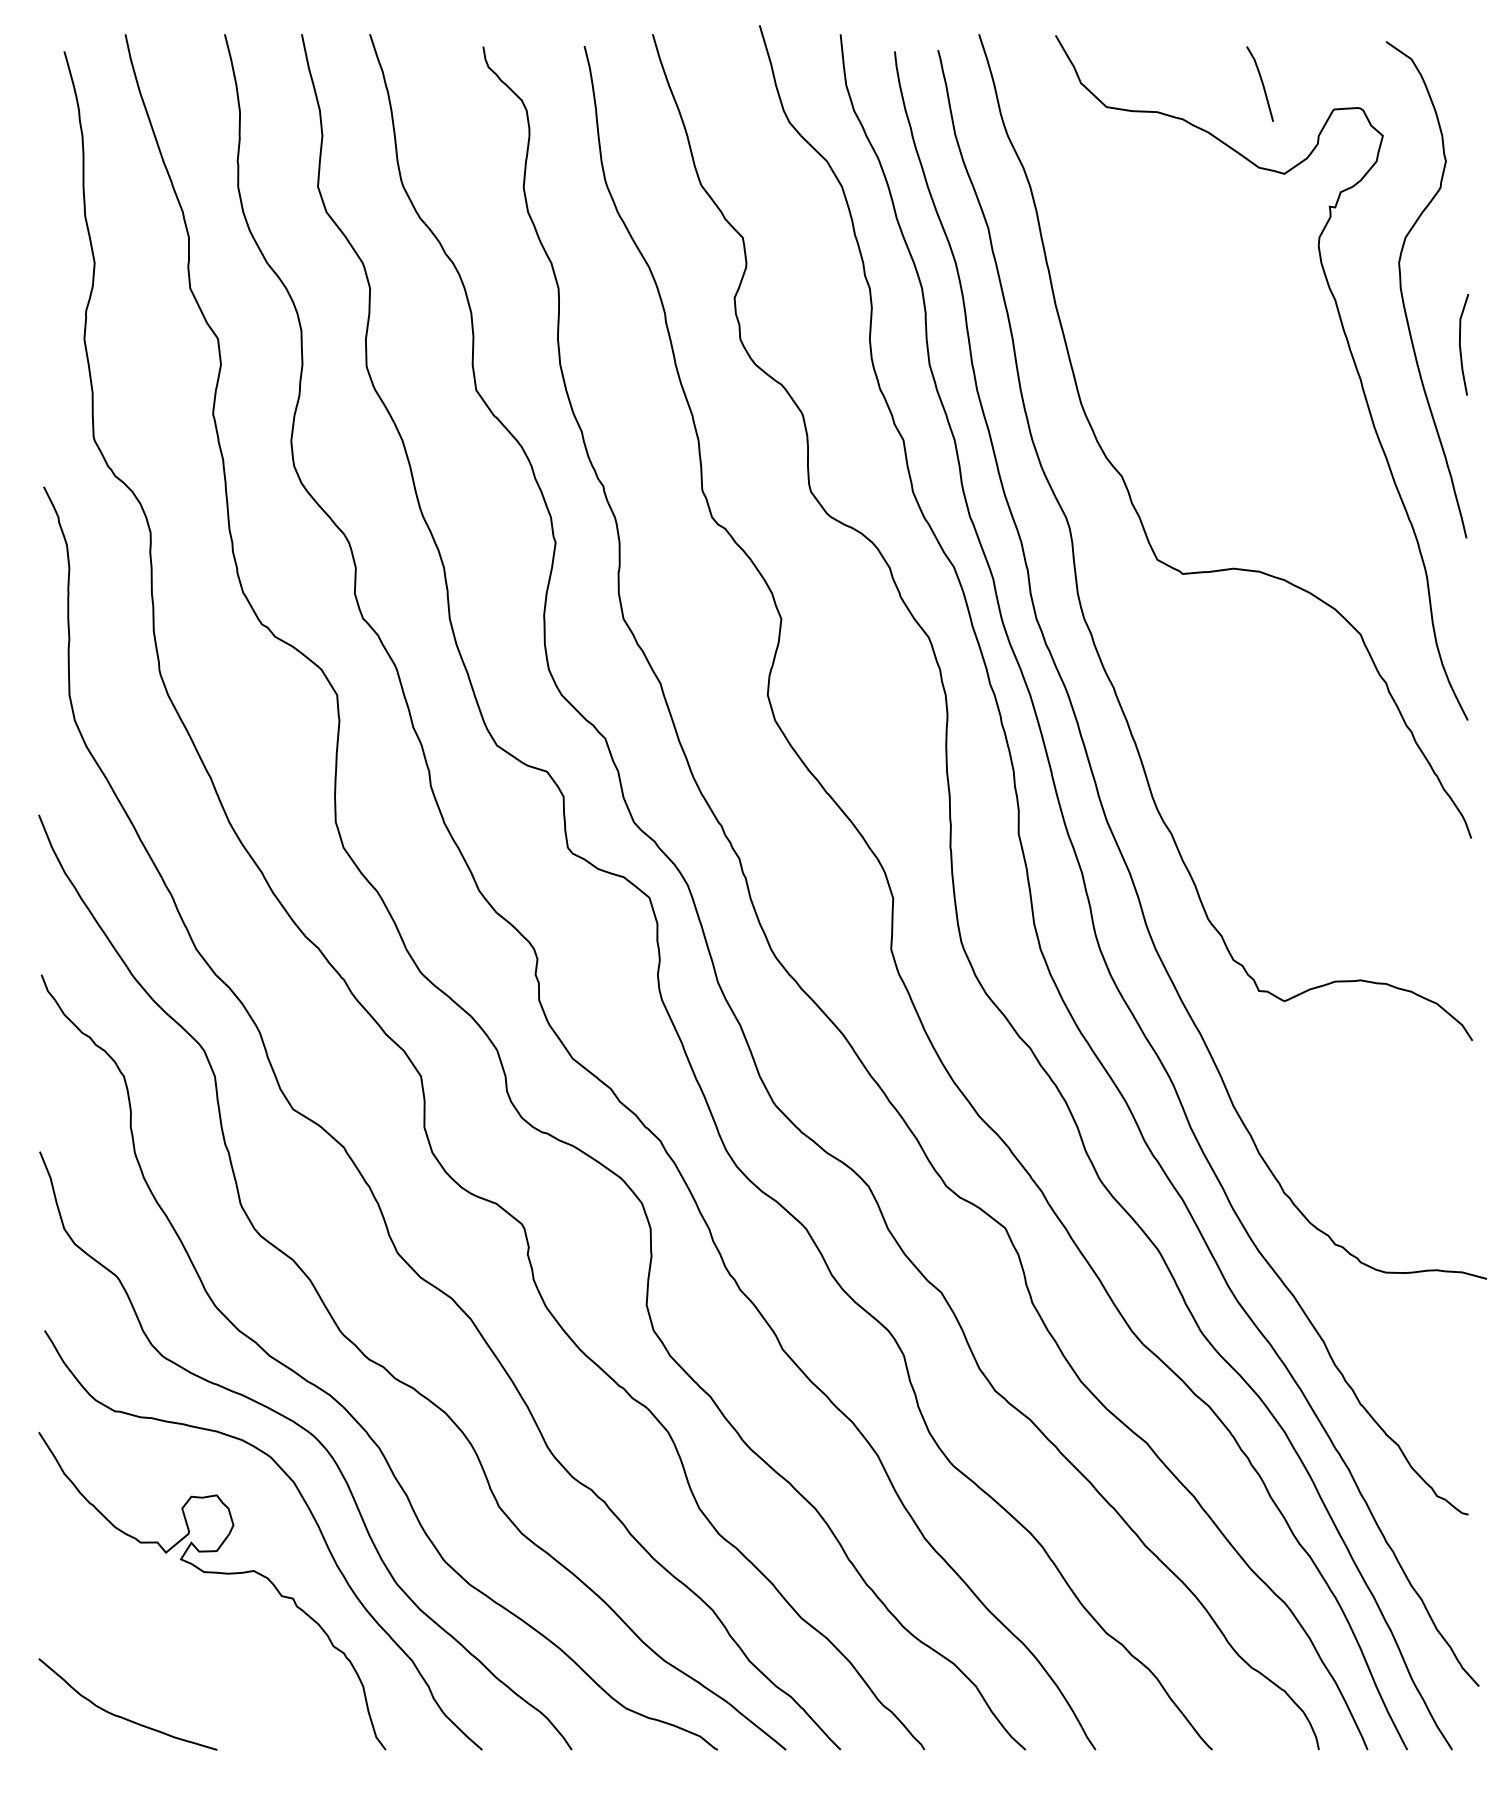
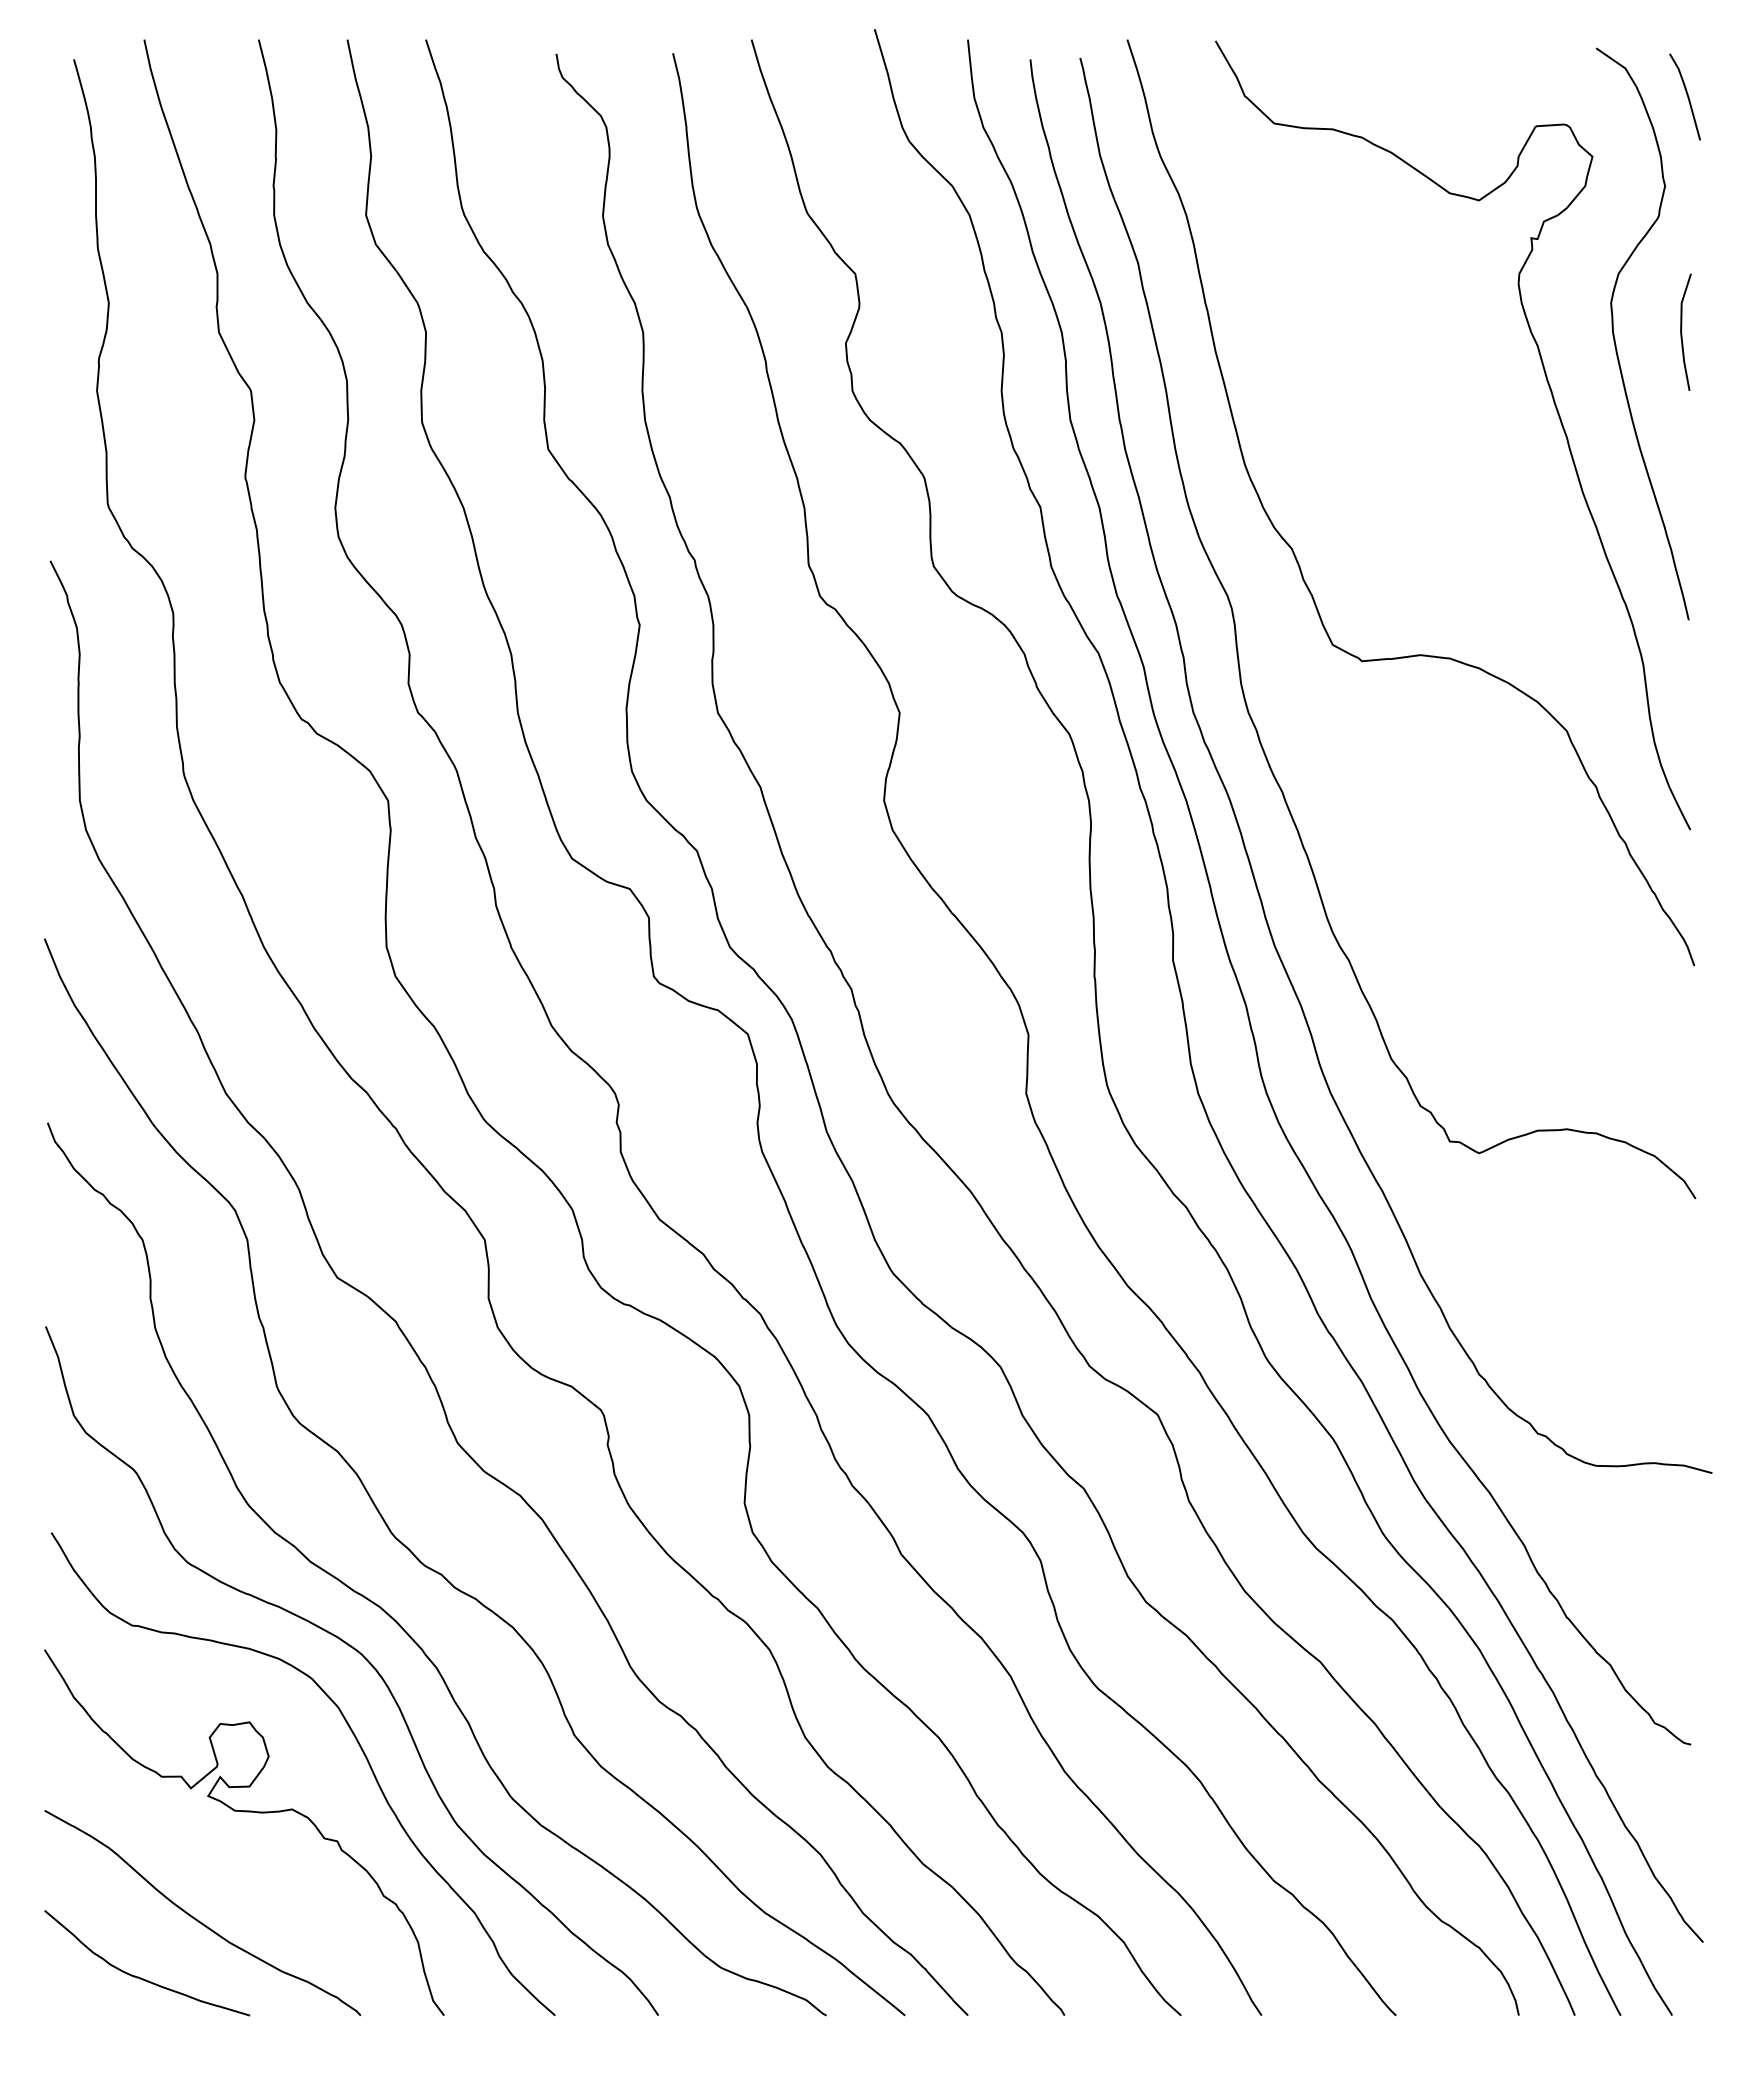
line: (1261, 82) -> (1686, 95), moved
line: (1461, 345) -> (1682, 333), moved
curve: (170, 1665) -> (196, 1918), added

